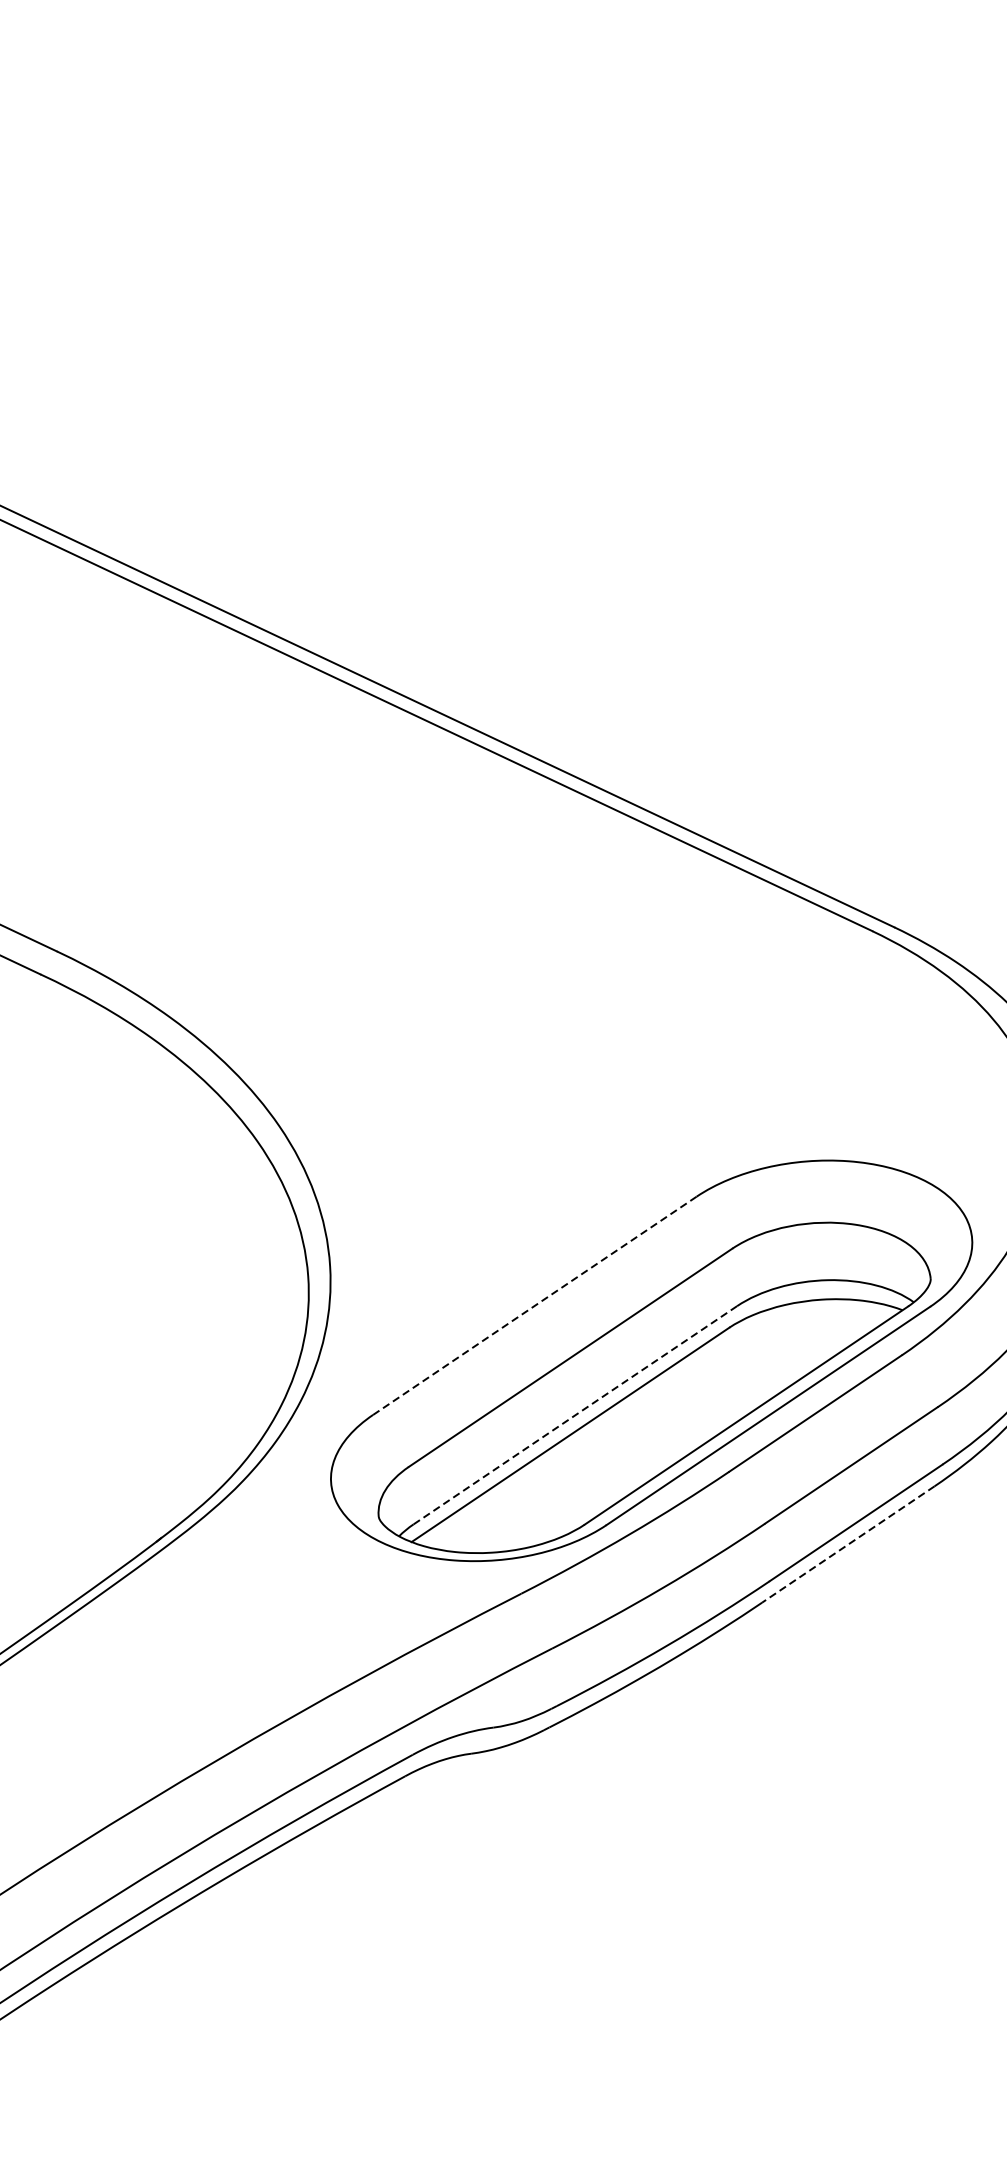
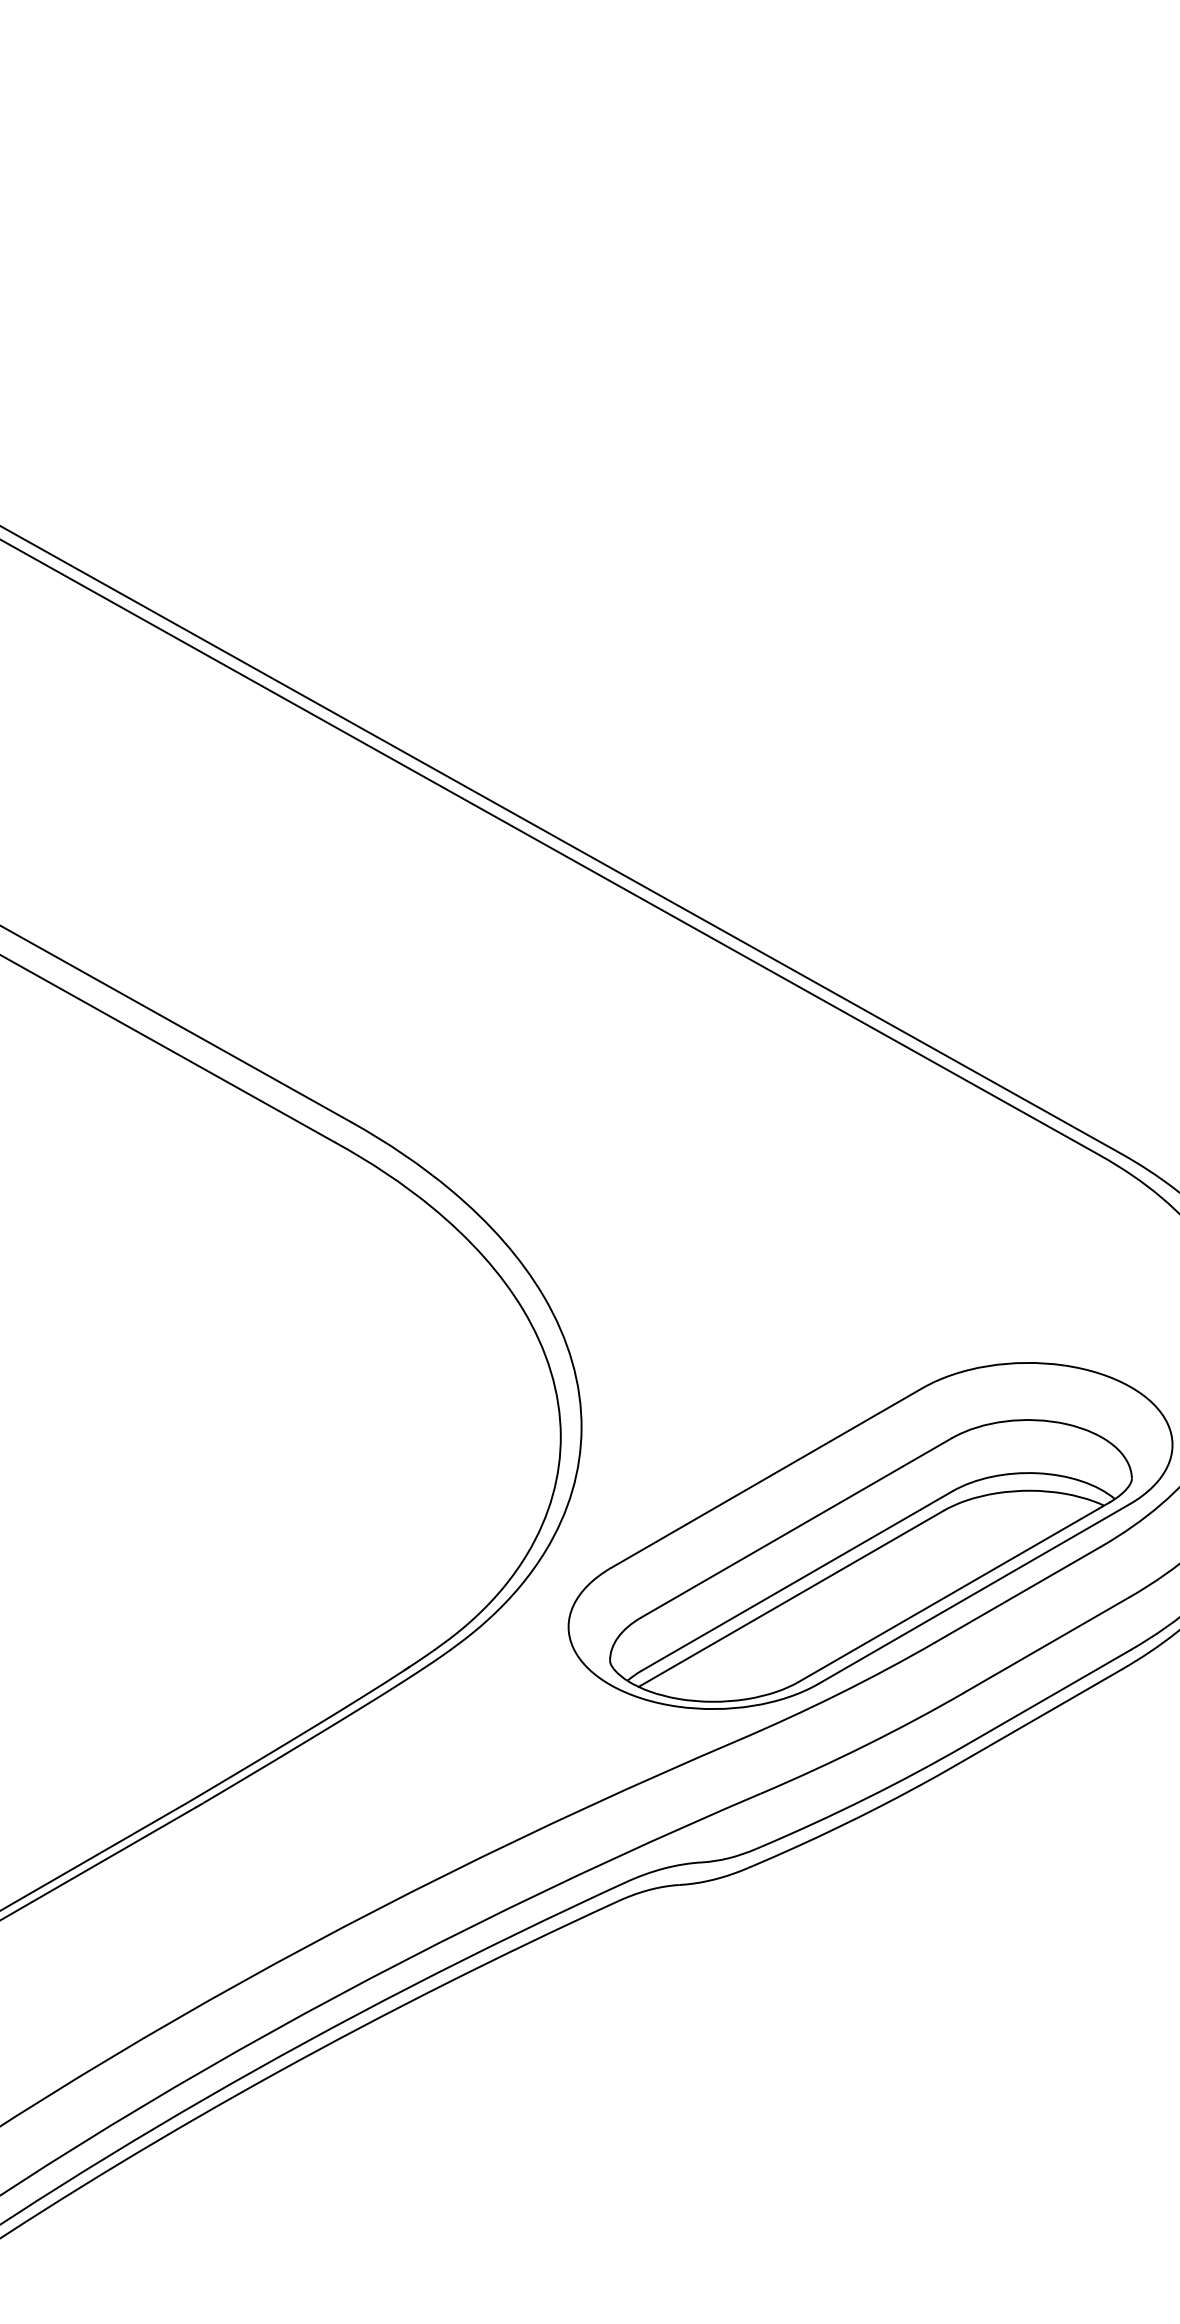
line: (534, 1306) -> (766, 1478), dashed -> solid
line: (574, 1415) -> (796, 1581), dashed -> solid
line: (848, 1544) -> (1039, 1717), dashed -> solid

